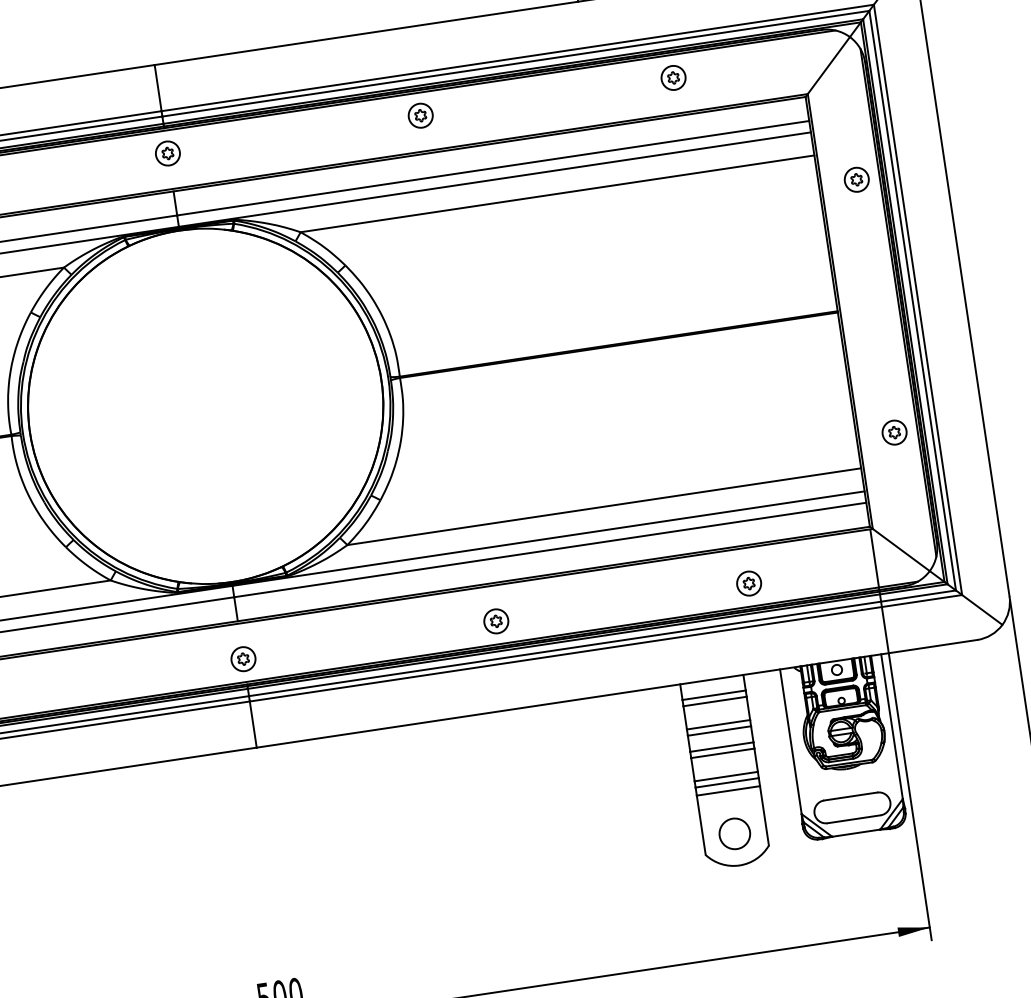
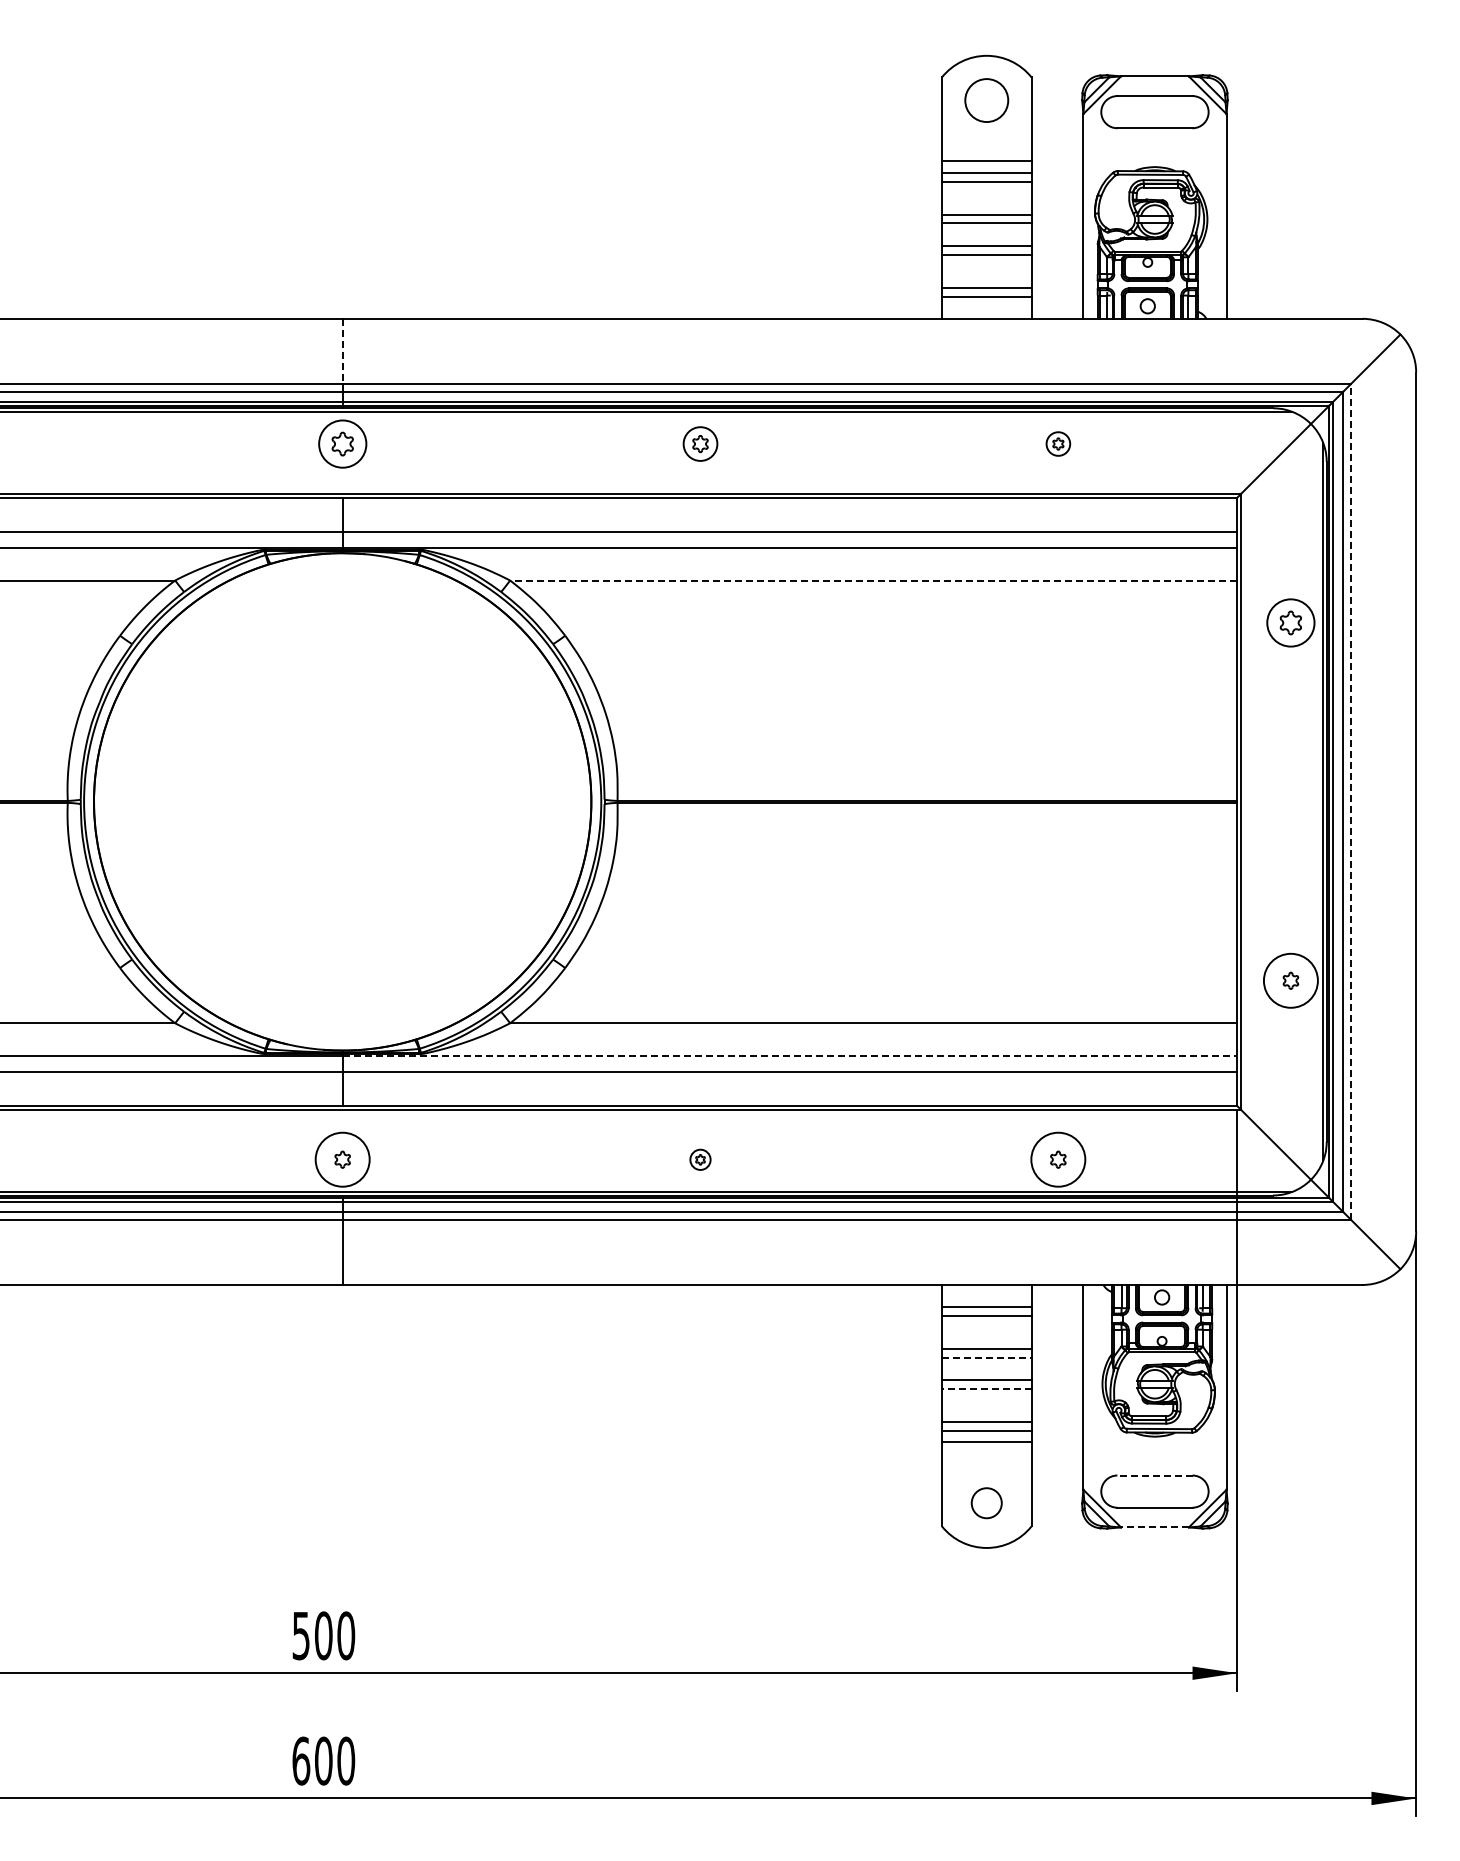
part: (673, 77) -> (1058, 443), size x0.7
line: (158, 88) -> (342, 351), solid -> dashed
part: (167, 153) -> (342, 443), size x1.4
part: (856, 179) -> (1290, 622), size x1.4
line: (557, 193) -> (873, 580), solid -> dashed
line: (917, 299) -> (1350, 801), solid -> dashed
circle: (894, 432) -> (1290, 980), size x1.6
line: (548, 538) -> (790, 1055), solid -> dashed
circle: (749, 583) -> (1058, 1159), size x1.6
part: (496, 621) -> (700, 1159), size x0.6
circle: (243, 659) -> (342, 1159), size x1.6
line: (719, 730) -> (986, 1357), solid -> dashed
line: (722, 753) -> (986, 1389), solid -> dashed
line: (850, 796) -> (1154, 1475), solid -> dashed
circle: (734, 833) -> (986, 1502), size x0.7
line: (855, 833) -> (1154, 1527), solid -> dashed

